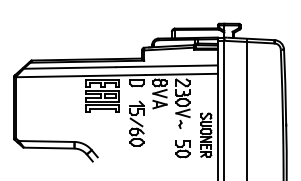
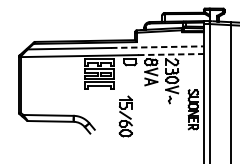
line: (167, 66) -> (158, 47), solid -> dashed
line: (182, 74) -> (171, 54), solid -> dashed
part: (136, 123) -> (125, 116), moved
part: (182, 149) -> (171, 122), removed

